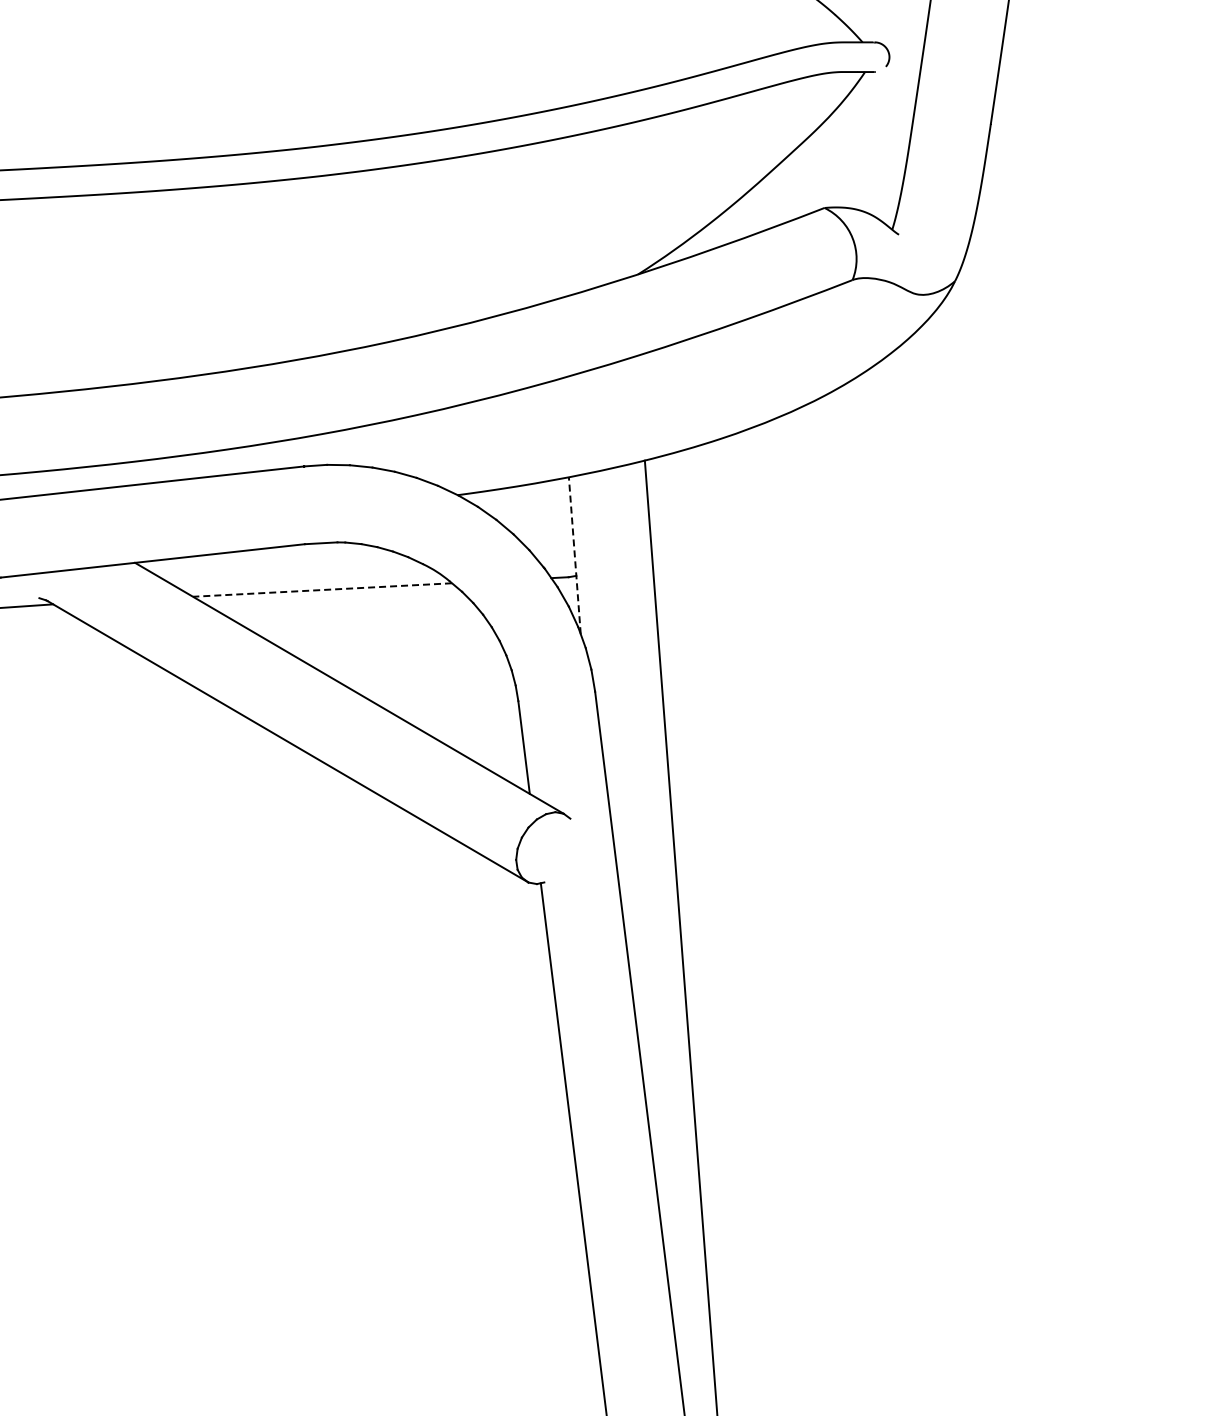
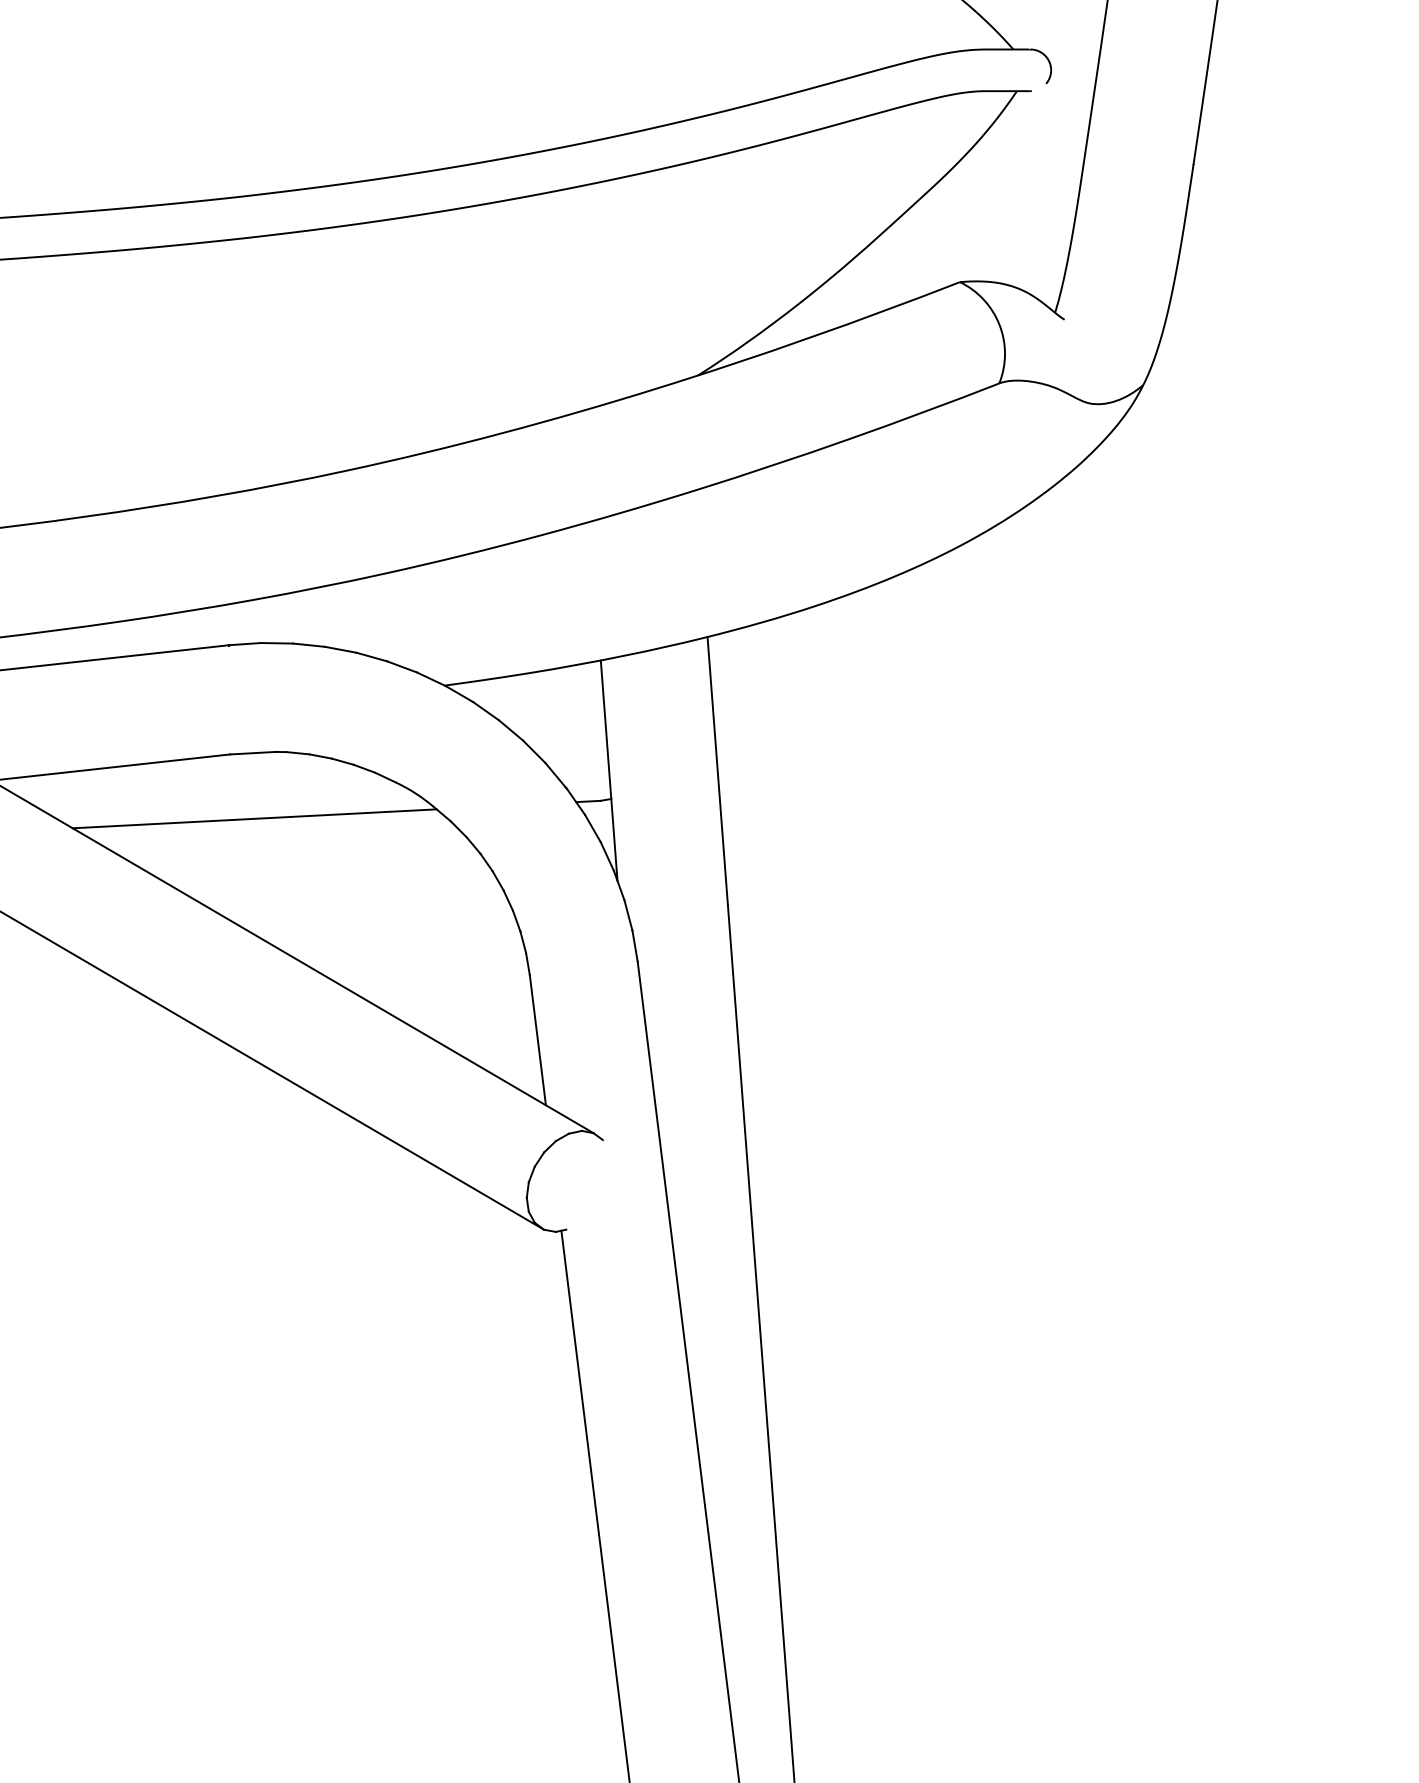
line: (574, 555) -> (608, 770), dashed -> solid
line: (322, 590) -> (254, 819), dashed -> solid

